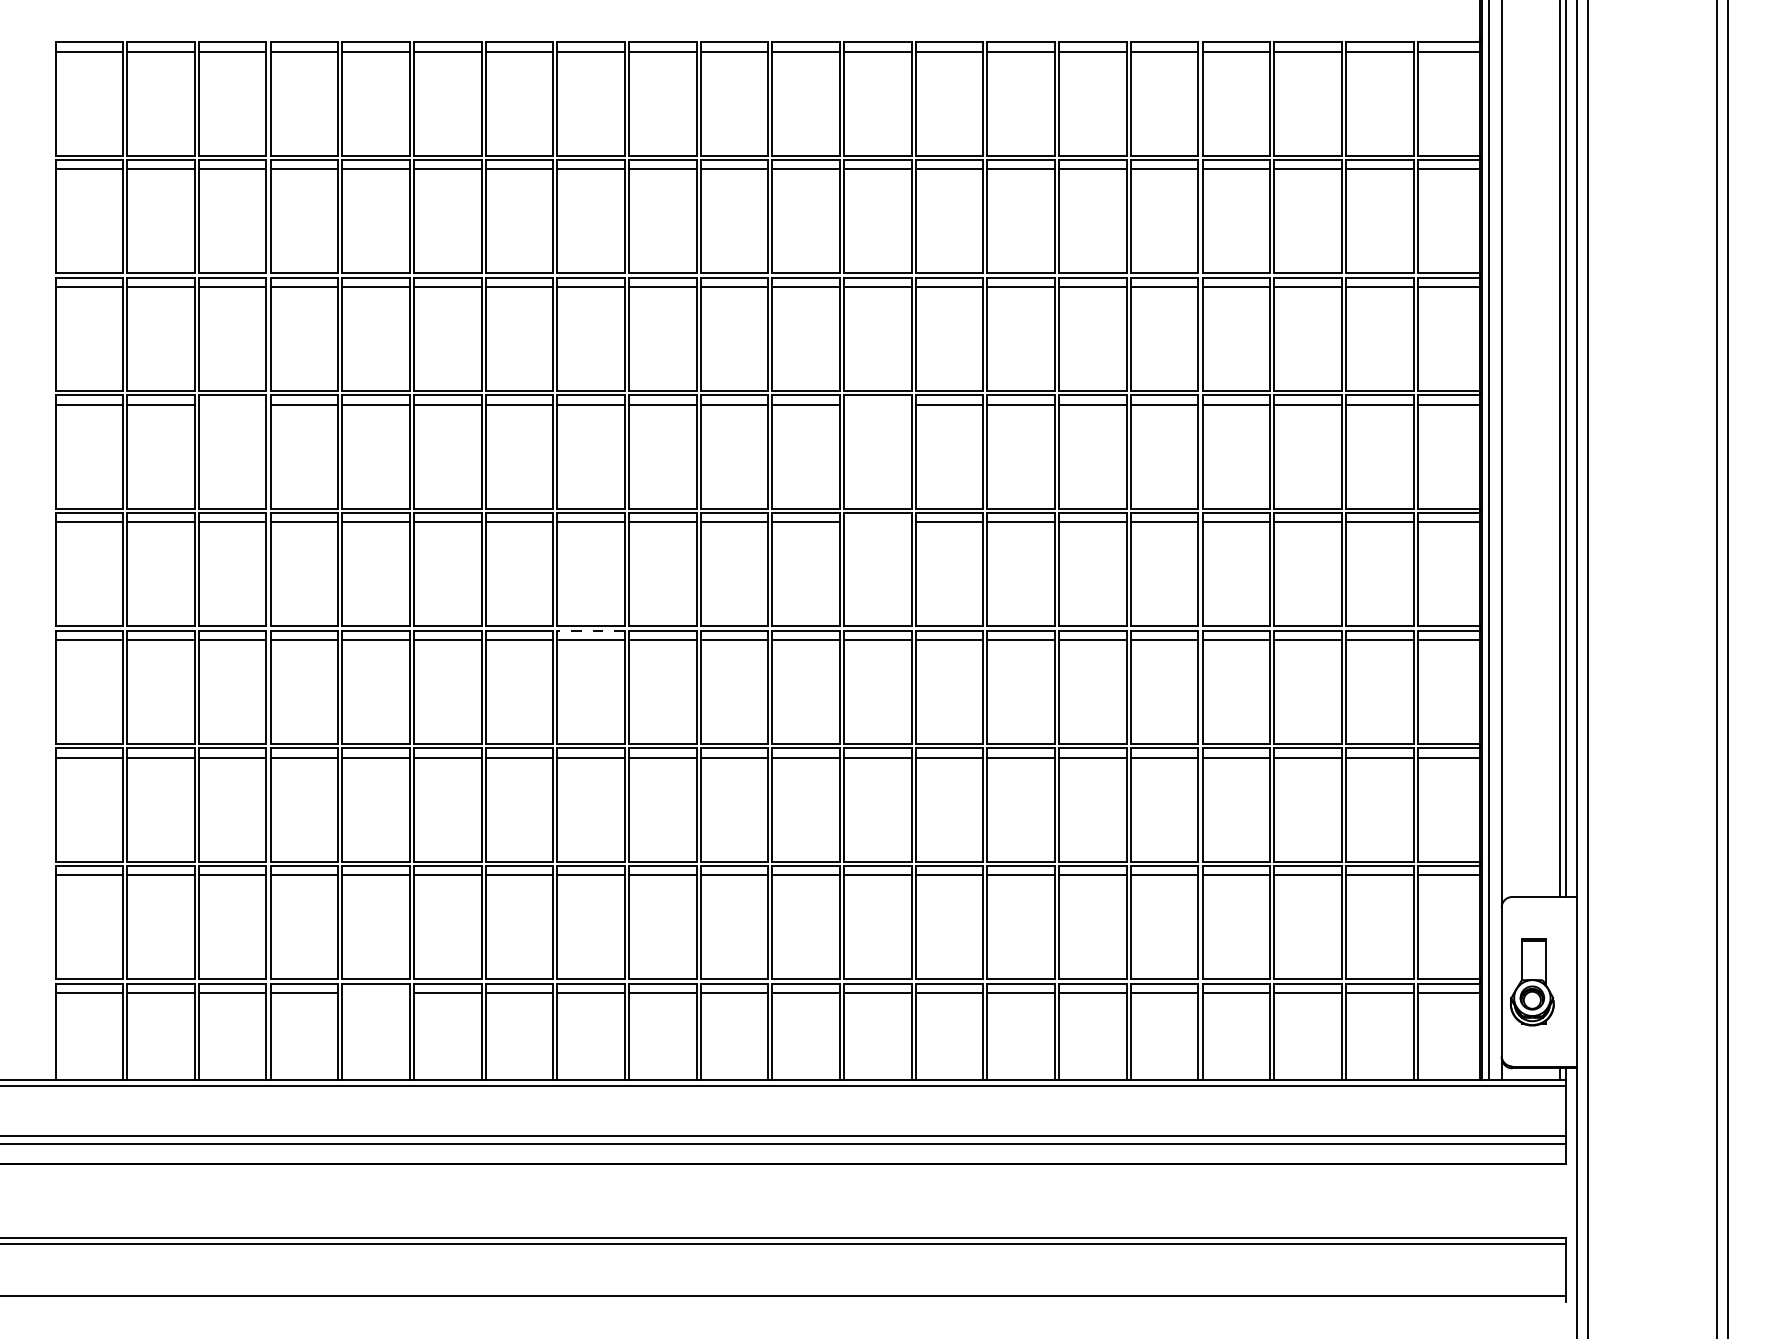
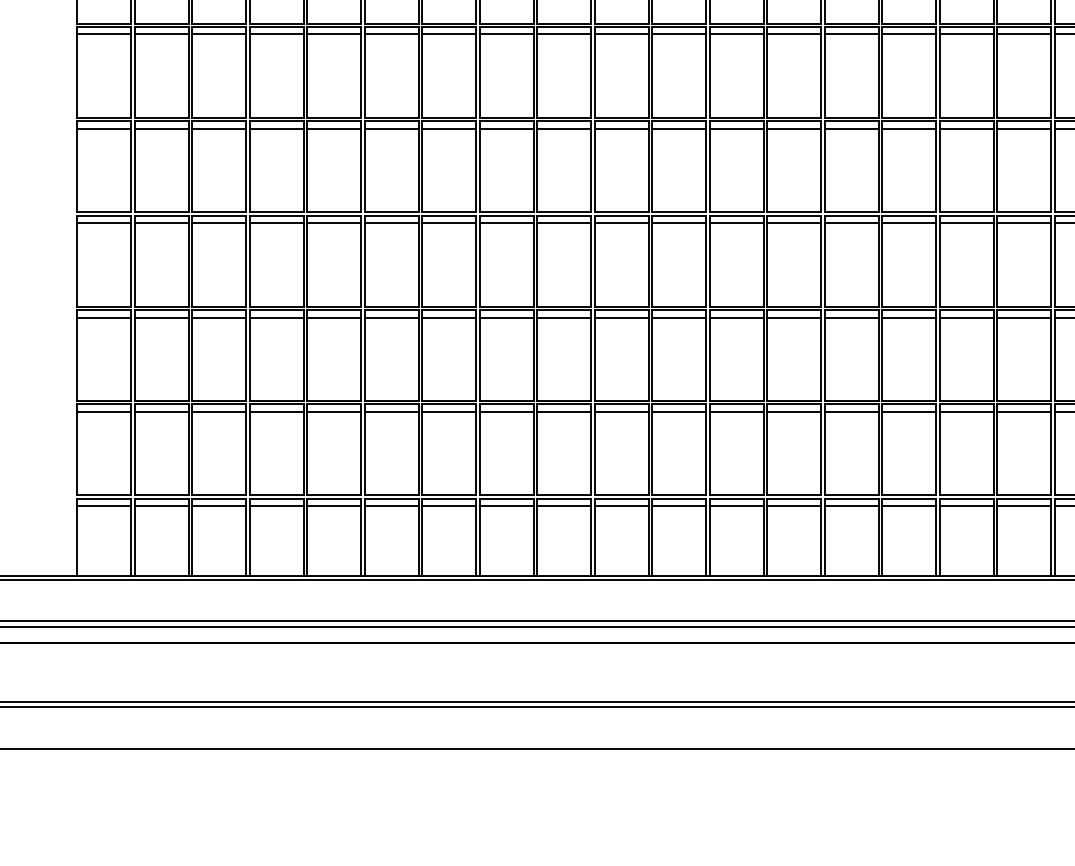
line: (232, 404) -> (219, 34), added
line: (877, 404) -> (736, 34), added
line: (877, 522) -> (736, 128), added
line: (591, 630) -> (507, 215), dashed -> solid
line: (375, 993) -> (333, 506), added

